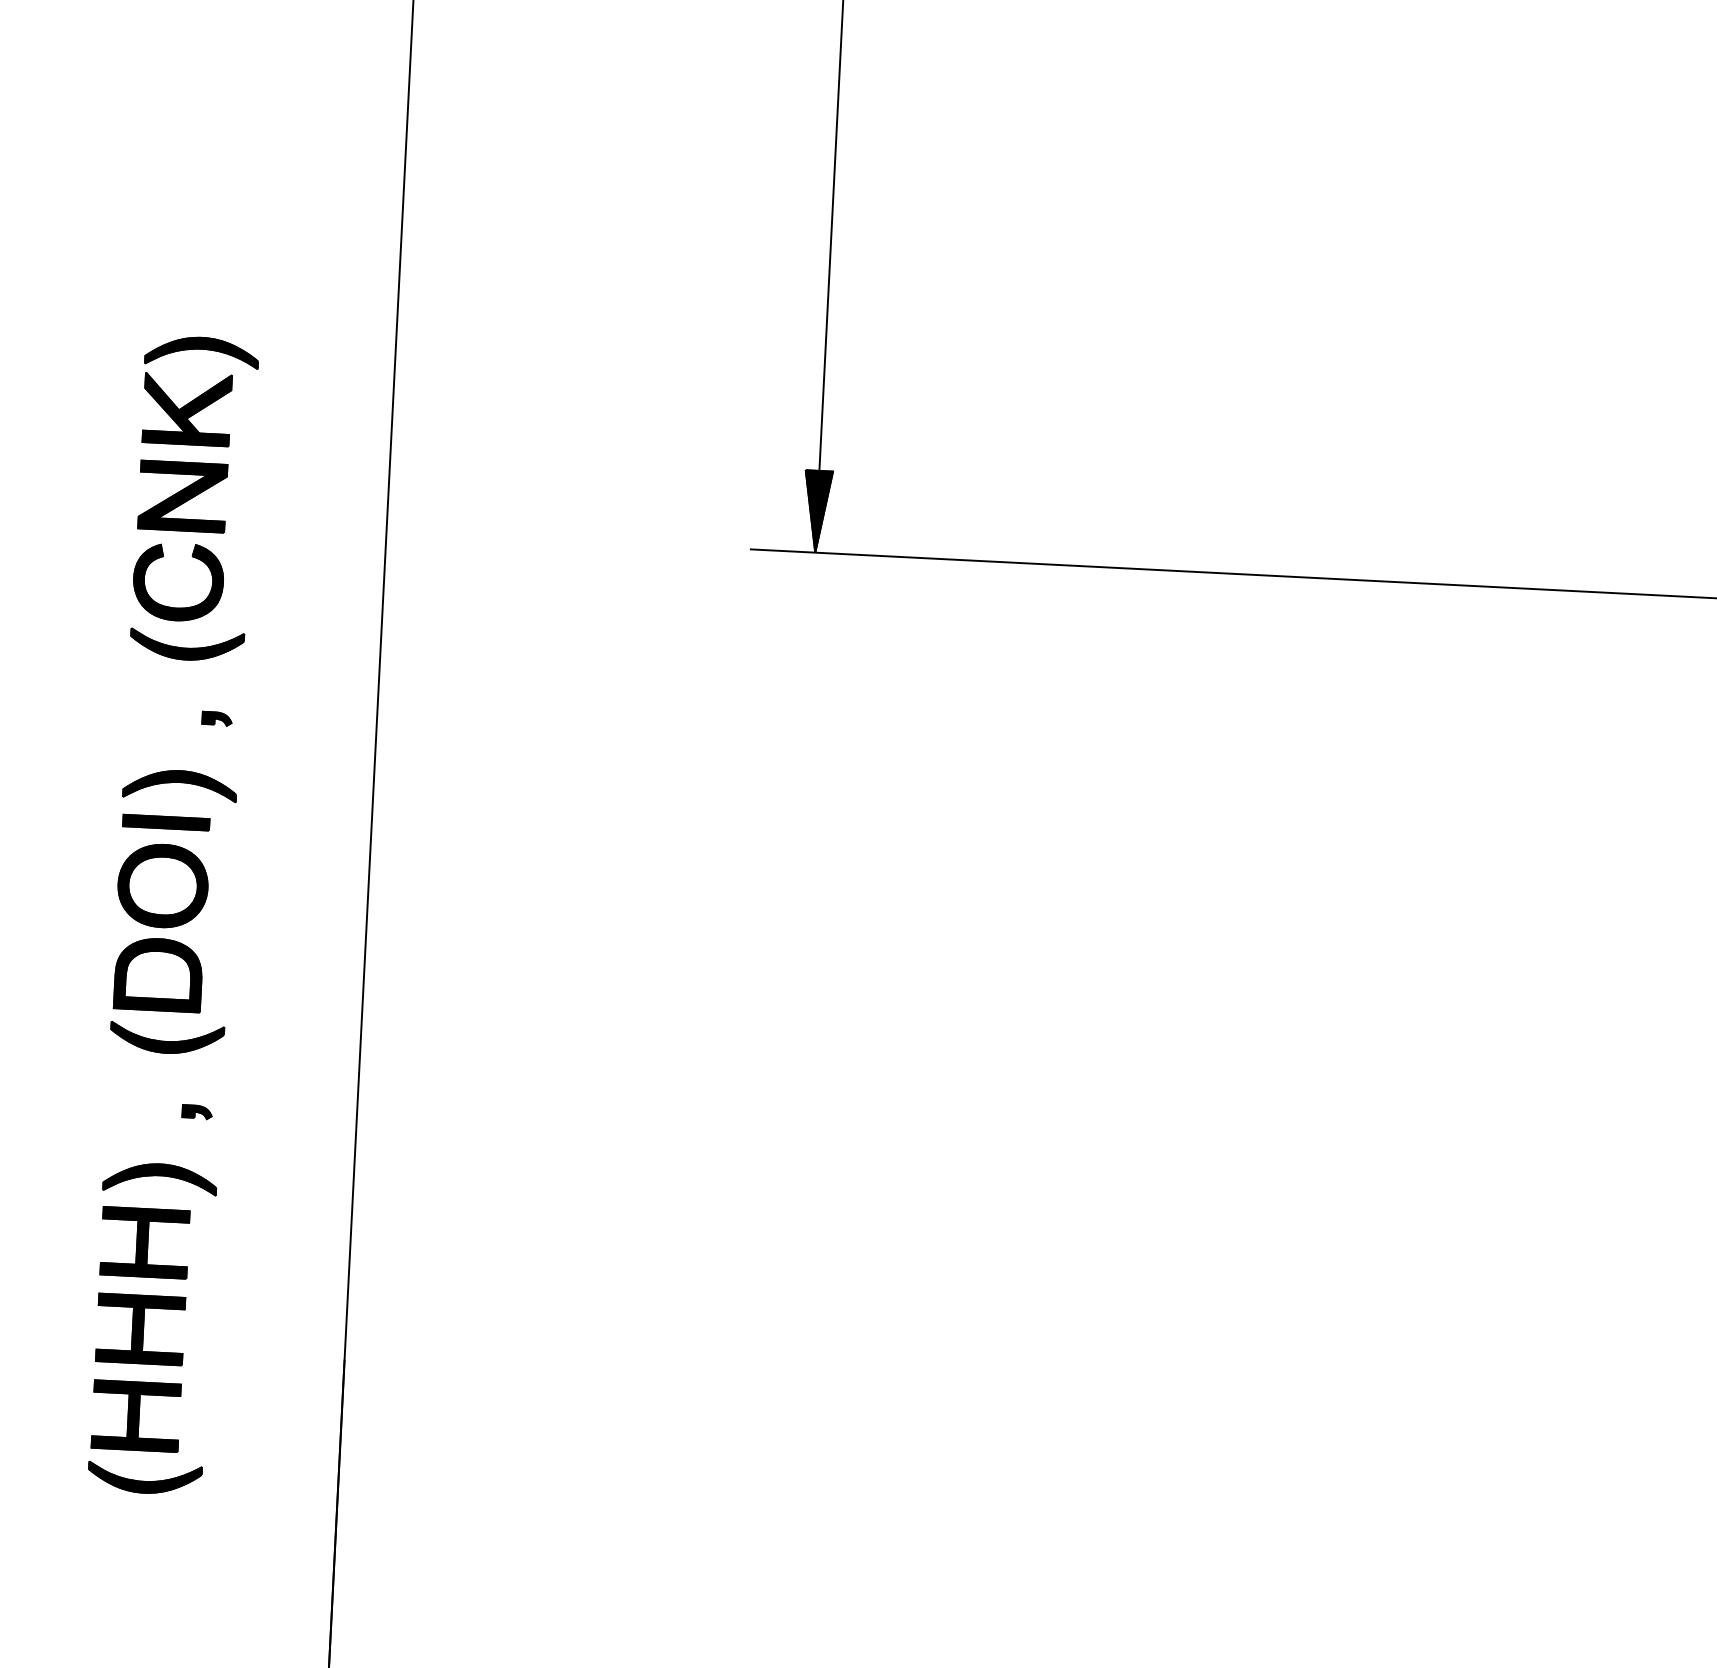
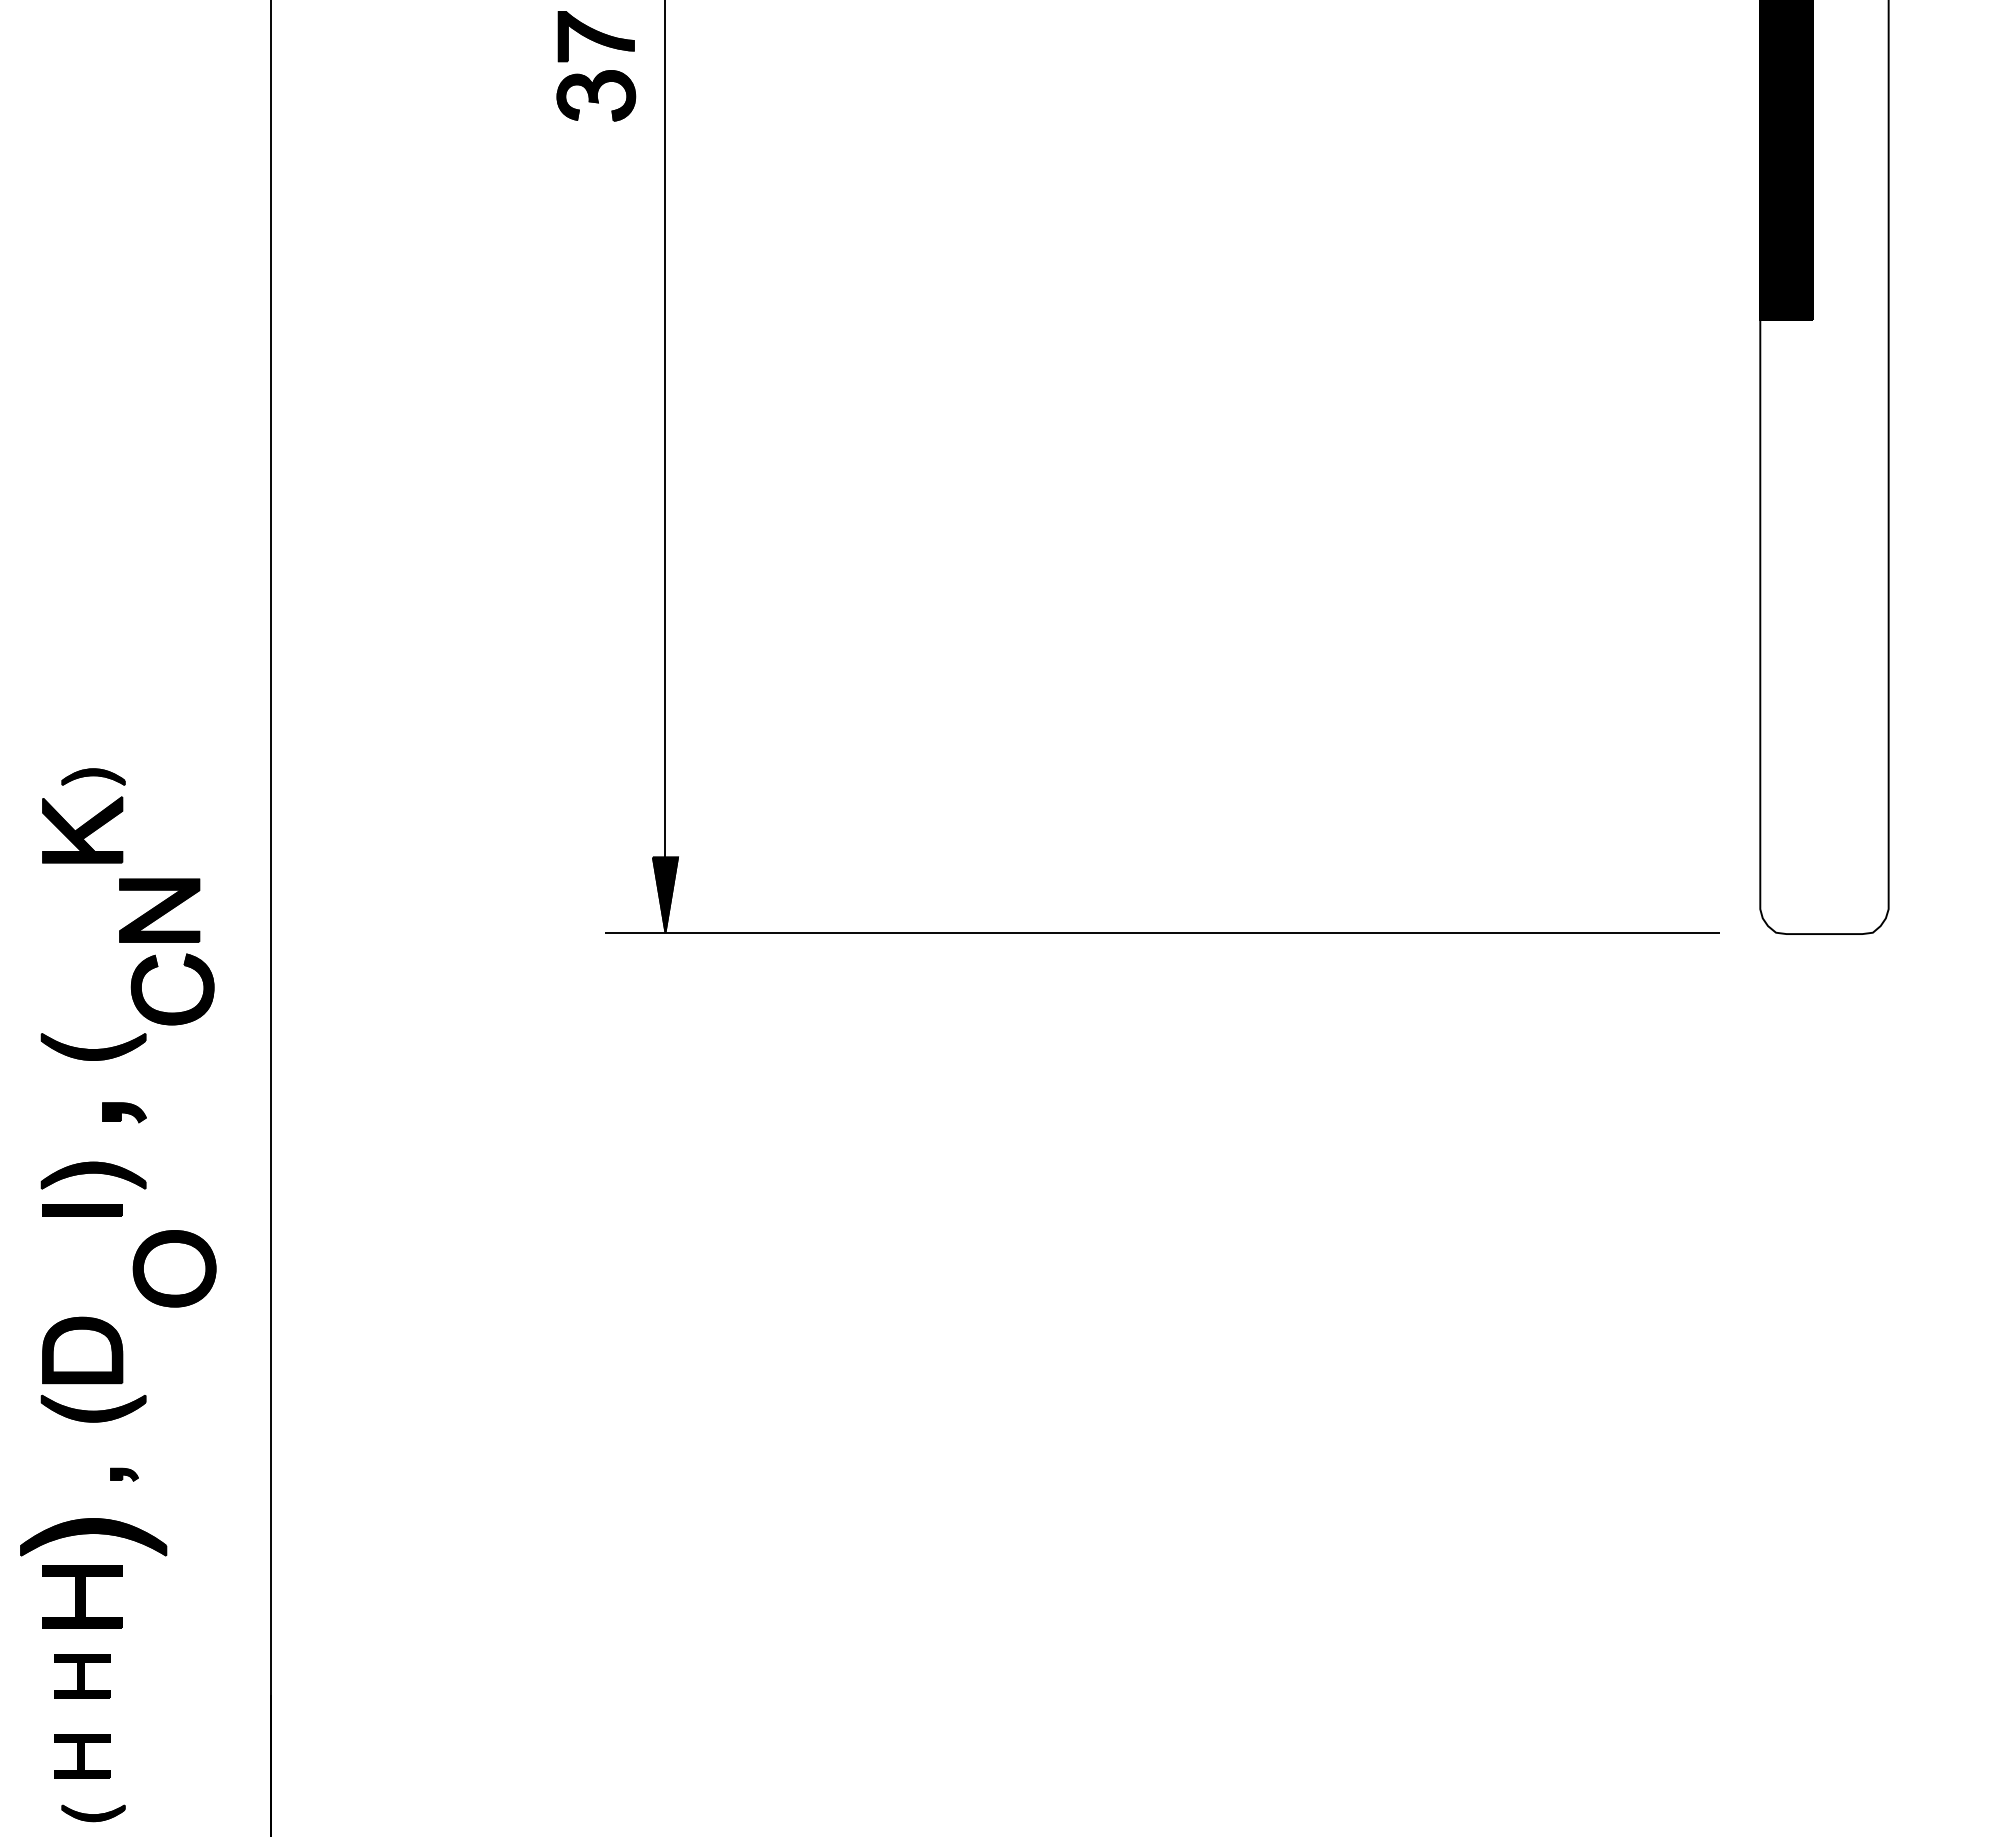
part: (201, 351) -> (93, 776), size x0.6
part: (182, 496) -> (159, 910), moved
part: (176, 607) -> (172, 1012), moved
part: (217, 719) -> (124, 1113), size x1.6
part: (162, 885) -> (174, 1268), moved
part: (160, 1178) -> (93, 1537), size x1.4
part: (140, 1329) -> (82, 1676), size x0.7
part: (136, 1415) -> (82, 1755), size x0.7
part: (144, 1478) -> (93, 1813), size x0.6

